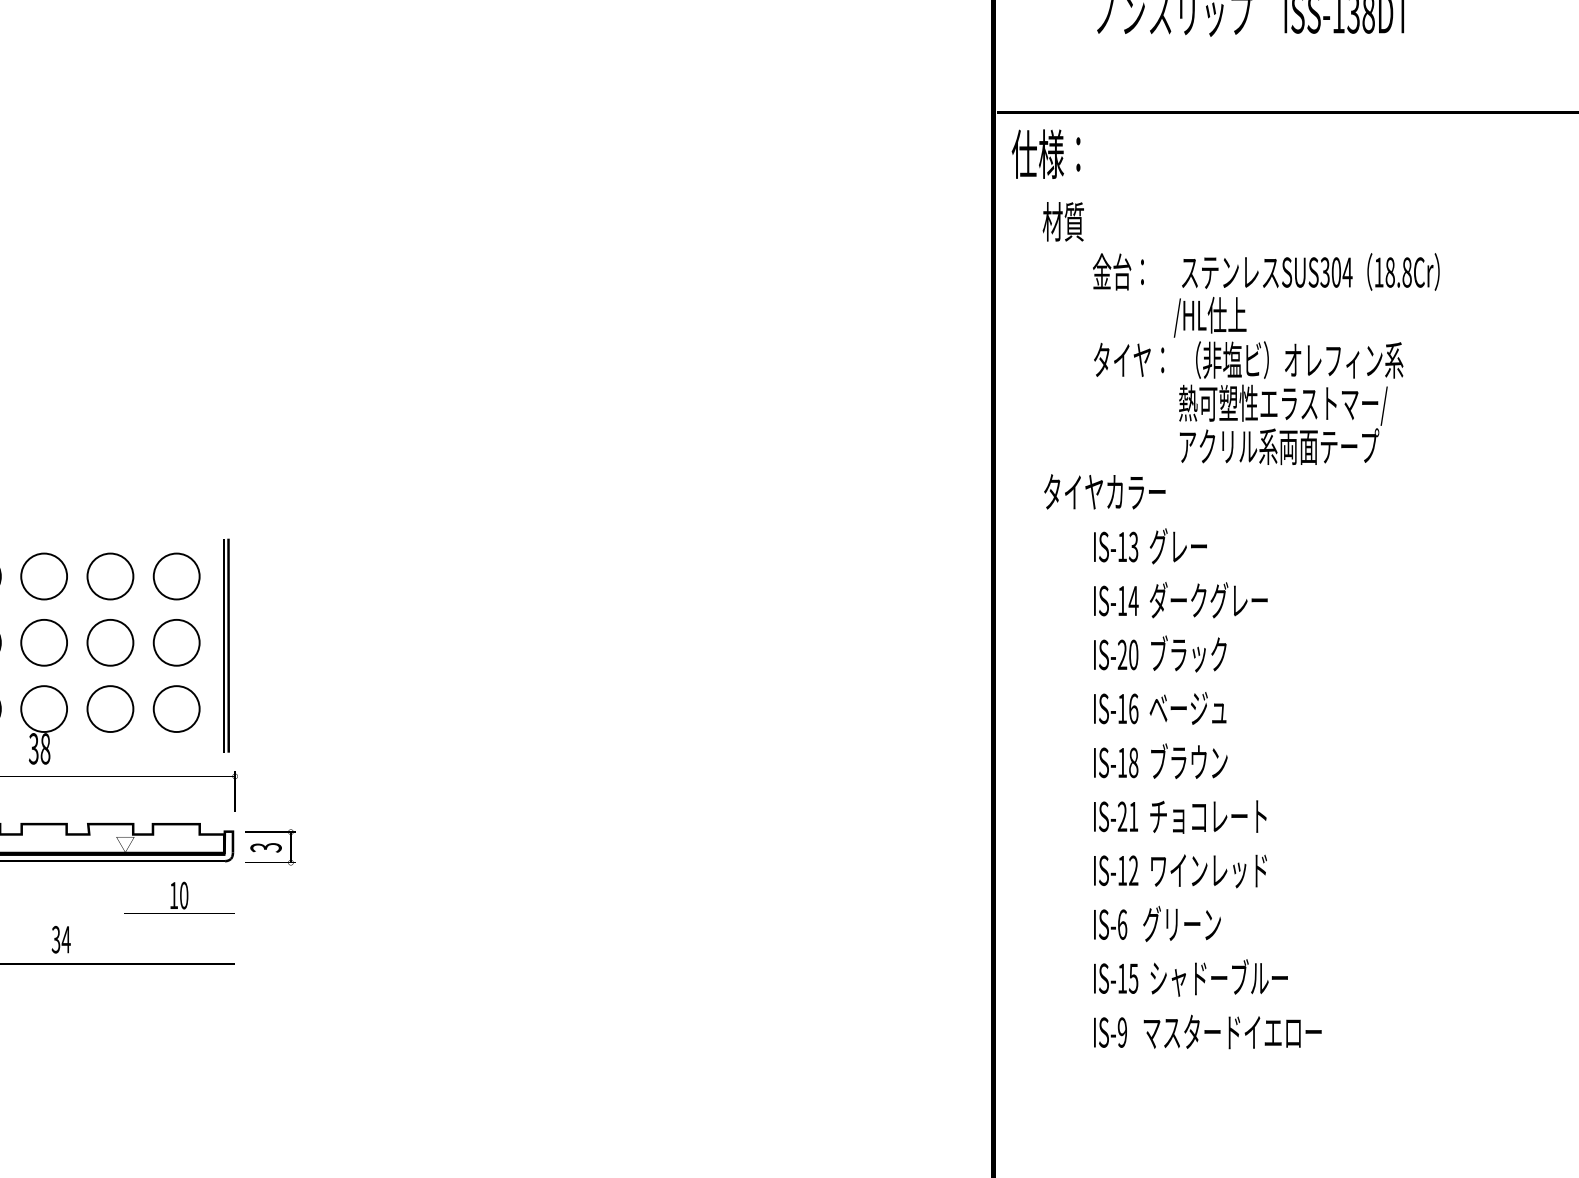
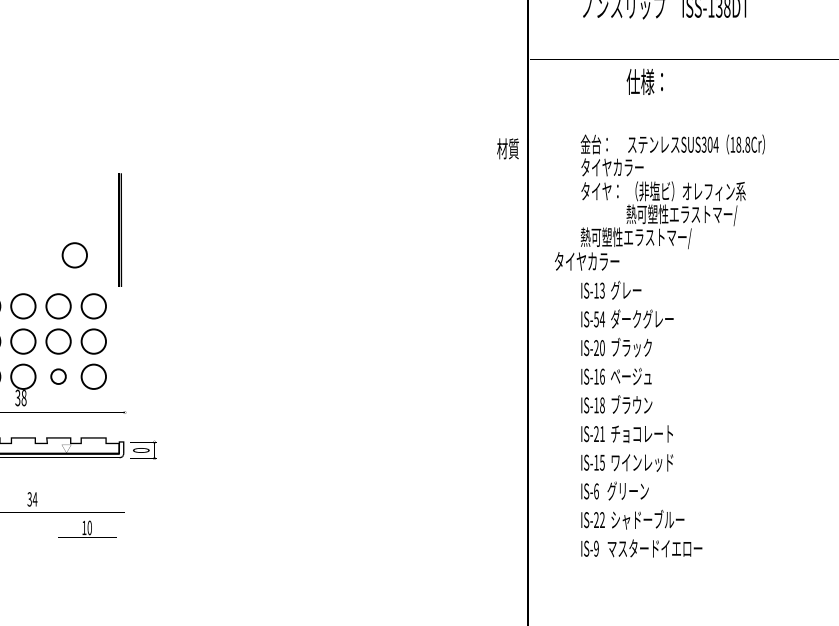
text: (1045, 153) -> (644, 81), moved
text: (1062, 221) -> (507, 148), moved
text: (1169, 317) -> (621, 168), /HL仕上 -> タイヤカラー
text: (1235, 448) -> (656, 238), アクリル系両面テープ -> 熱可塑性エラストマー/
circle: (140, 480) -> (74, 255), added
text: (1122, 601) -> (596, 319), IS-14 -> IS-54
line: (226, 644) -> (120, 229), moved
circle: (110, 708) -> (58, 376), size x0.6
text: (266, 847) -> (141, 450), 3 -> 0
text: (1133, 870) -> (602, 462), IS-12 -> IS-15
text: (179, 896) -> (87, 528), moved
text: (1128, 979) -> (599, 520), IS-15 -> IS-22

